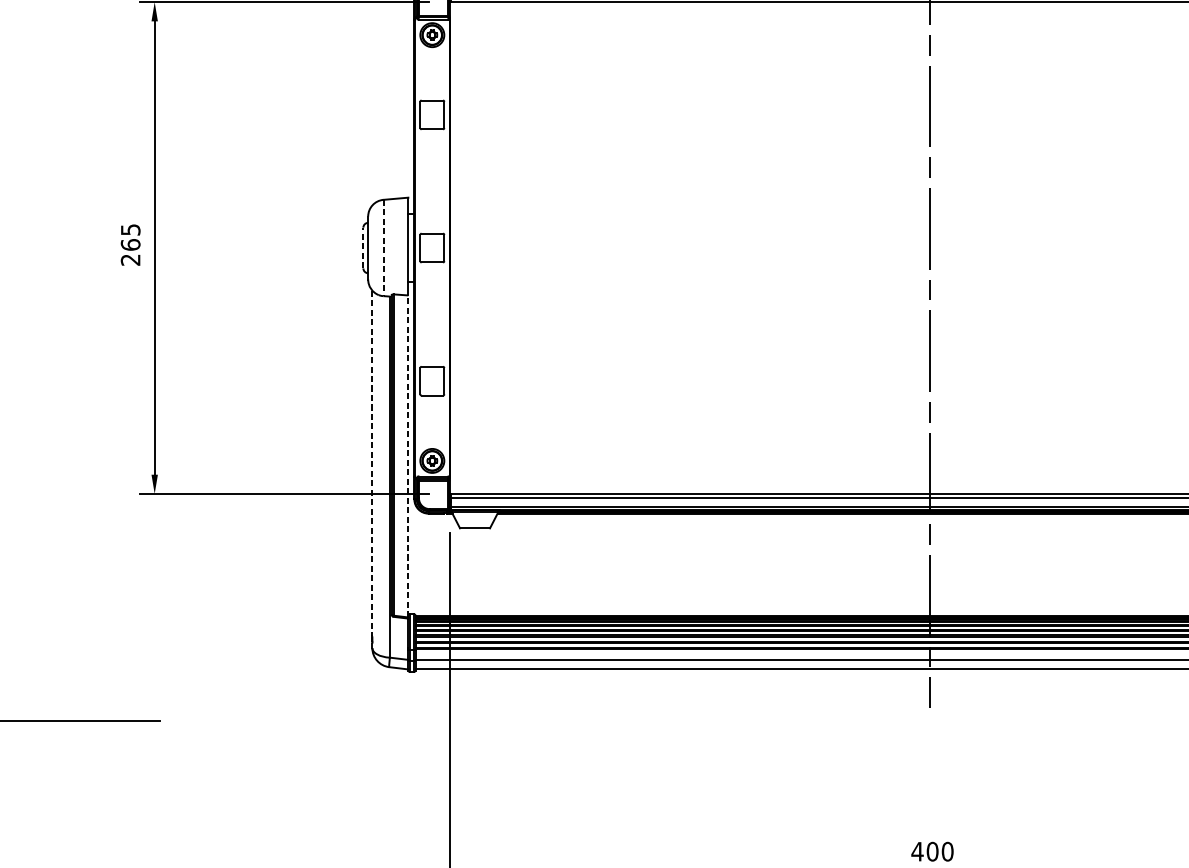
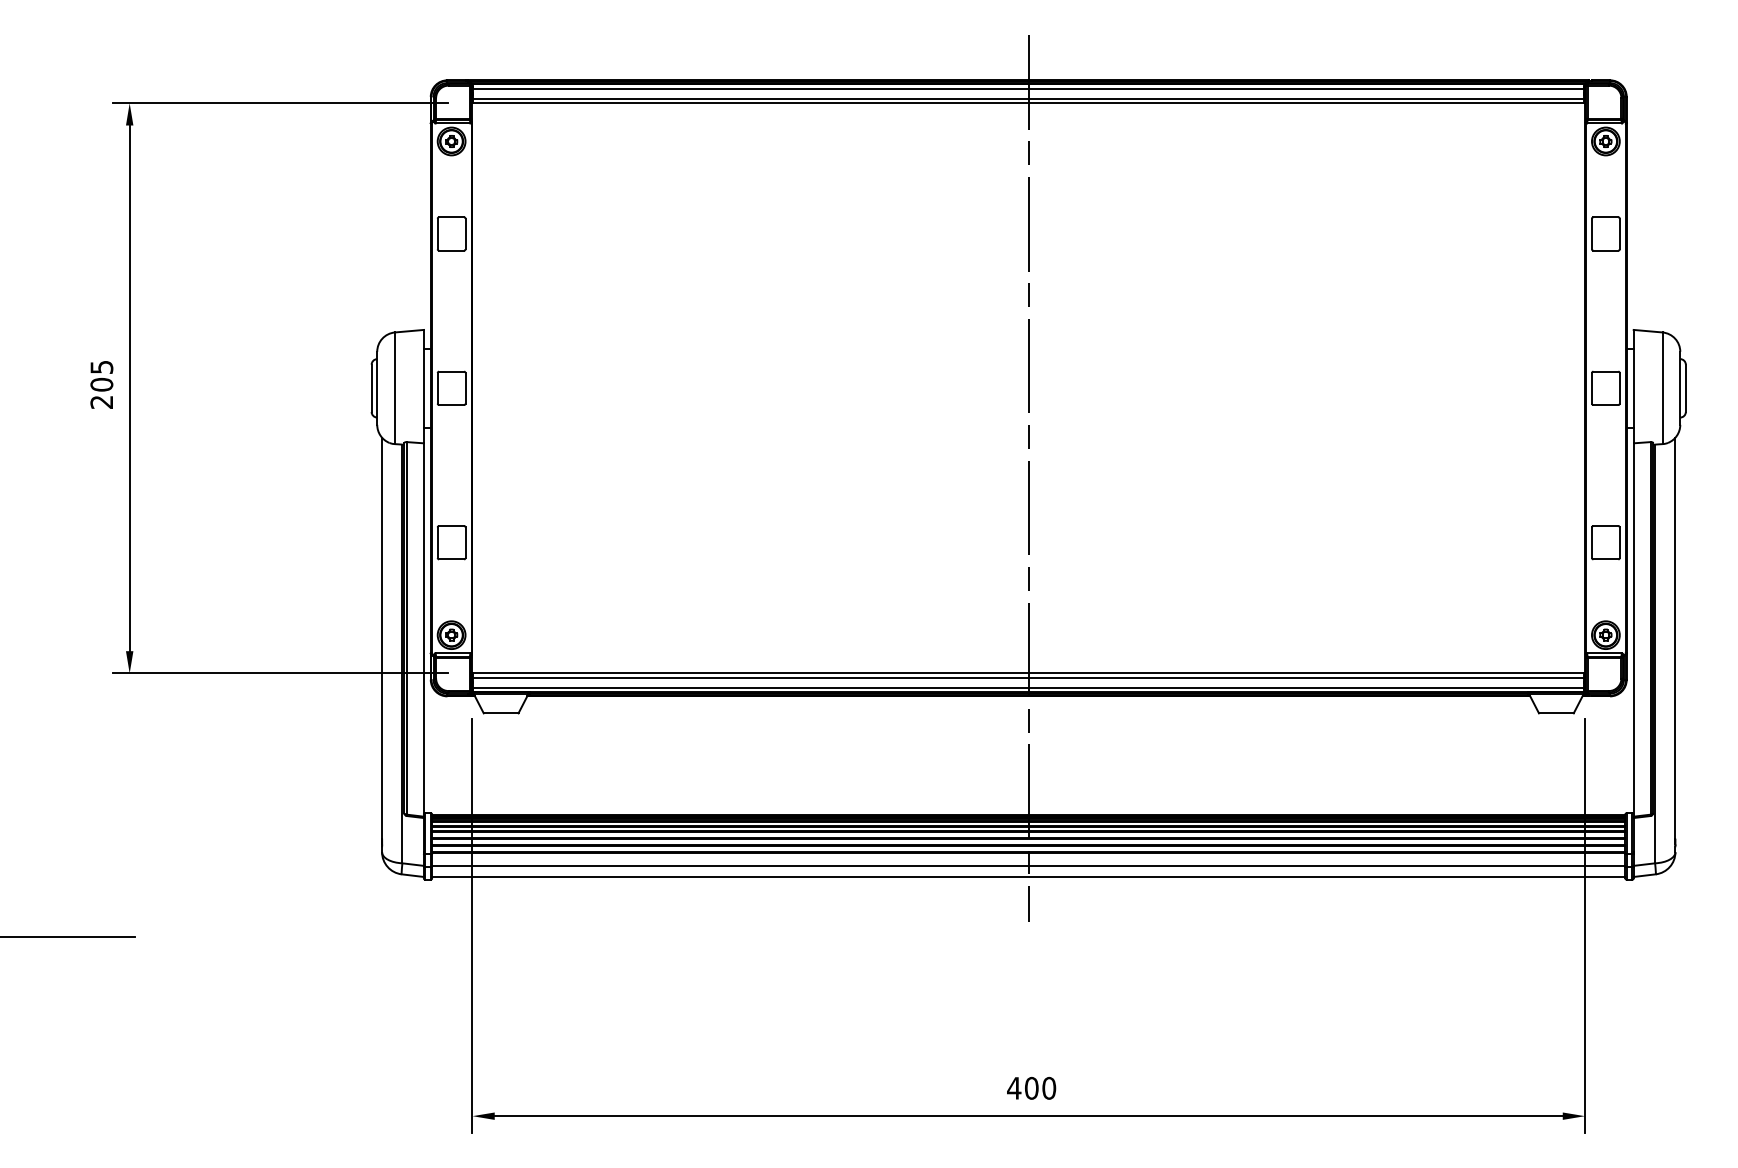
text: (130, 244) -> (101, 384), 265 -> 205
line: (363, 248) -> (371, 388), dashed -> solid
line: (383, 248) -> (395, 388), dashed -> solid
line: (408, 456) -> (423, 630), dashed -> solid
line: (372, 463) -> (382, 638), dashed -> solid

